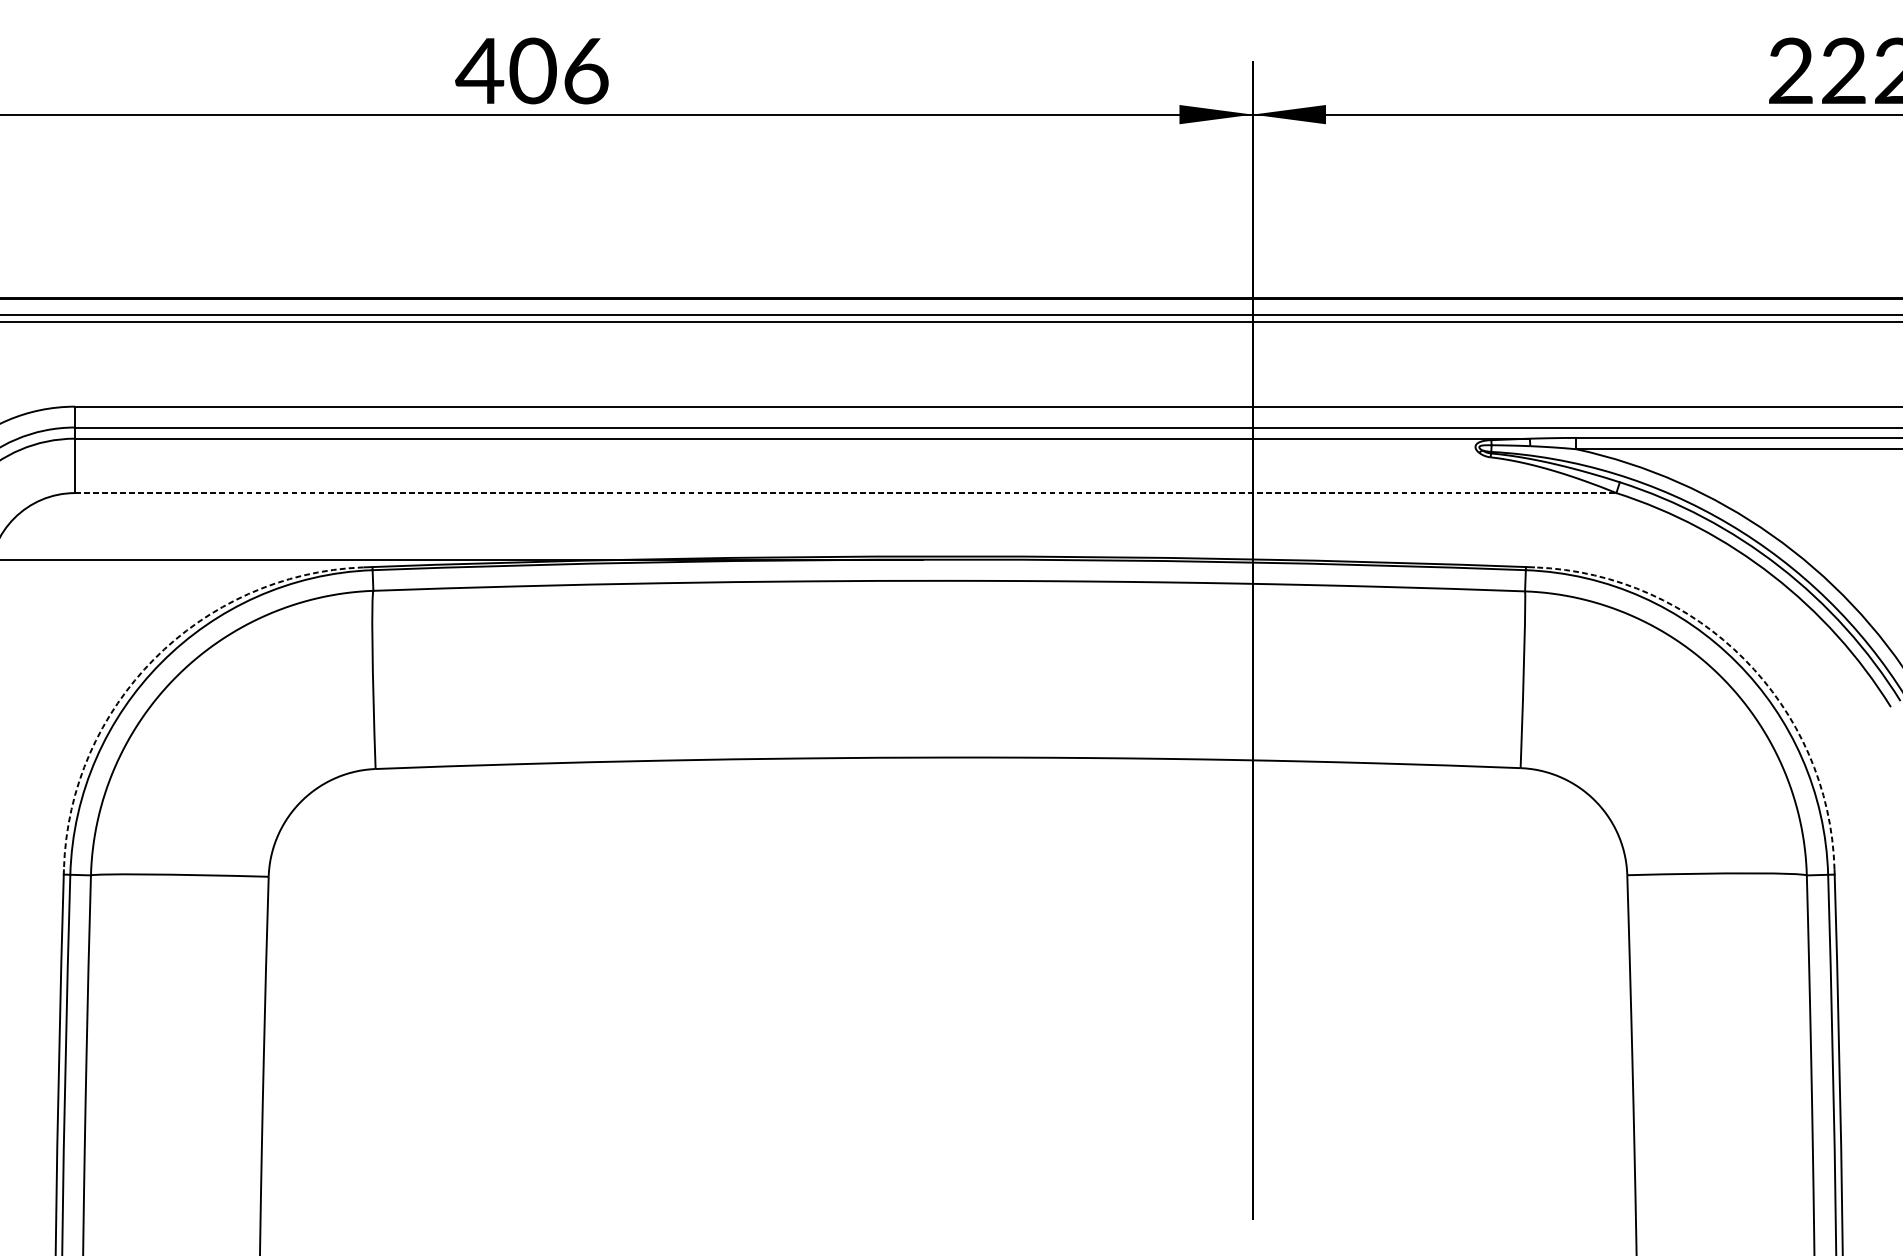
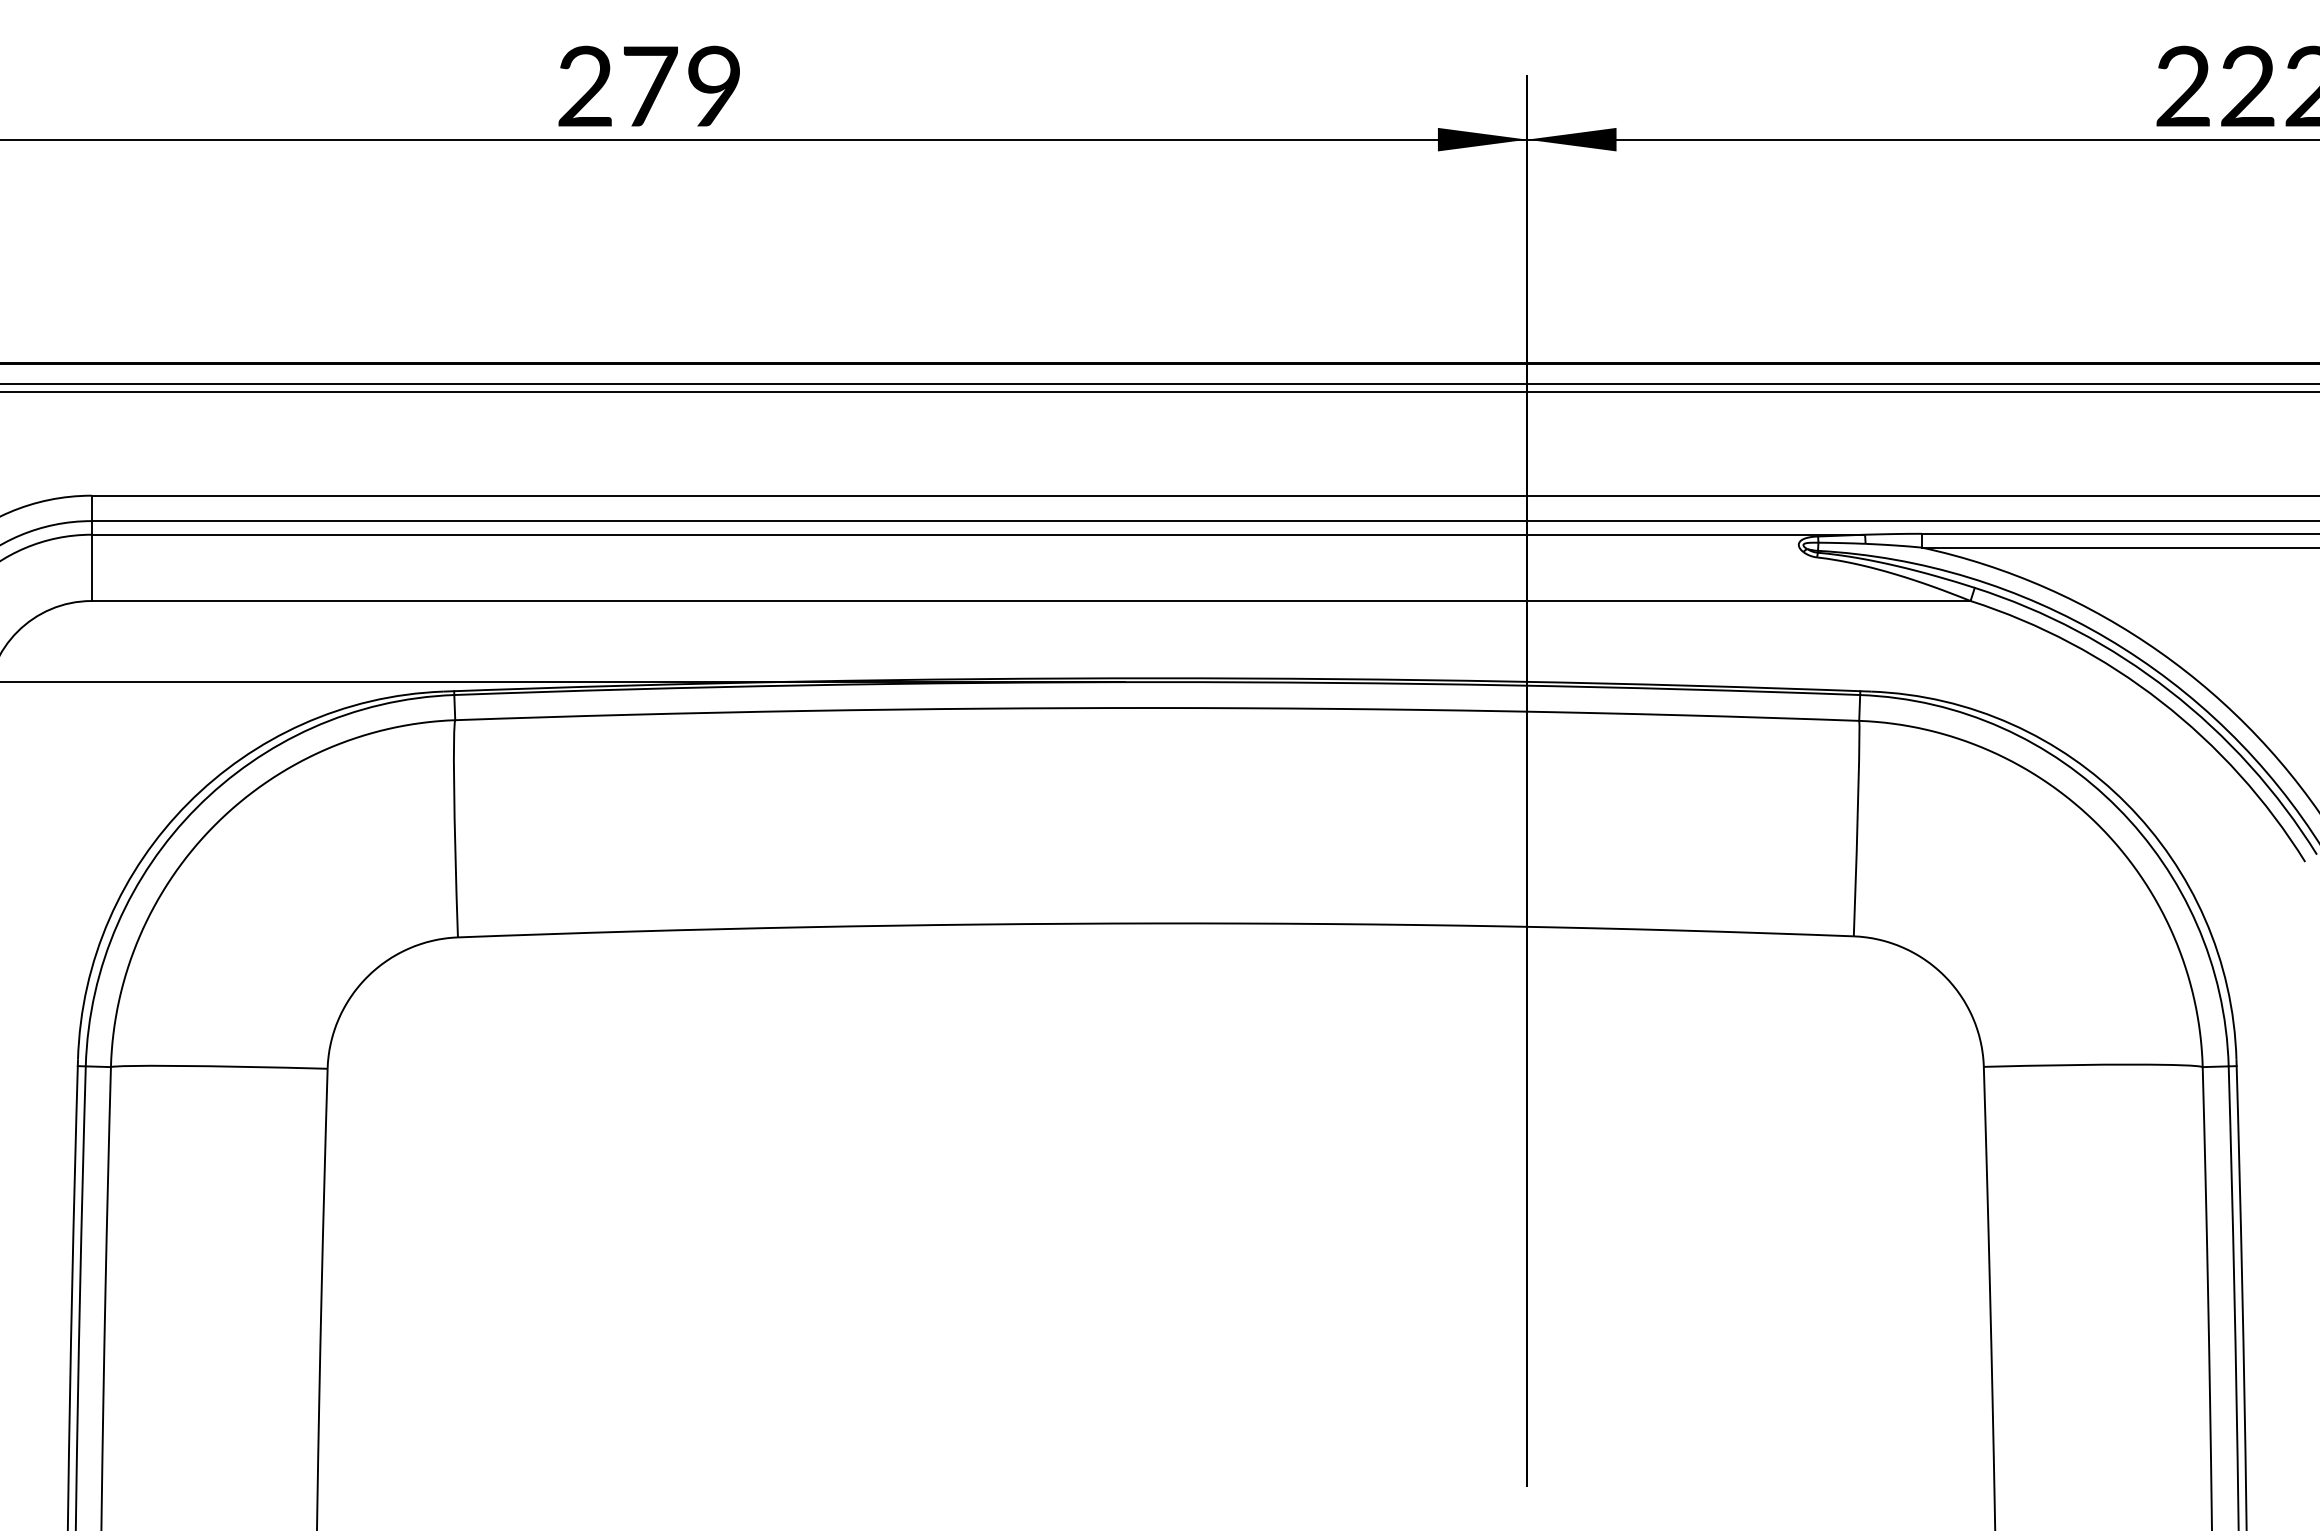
text: (531, 71) -> (648, 86), 406 -> 279
line: (846, 493) -> (1031, 601), dashed -> solid
arc: (153, 659) -> (187, 803), dashed -> solid
arc: (1744, 659) -> (2126, 803), dashed -> solid

